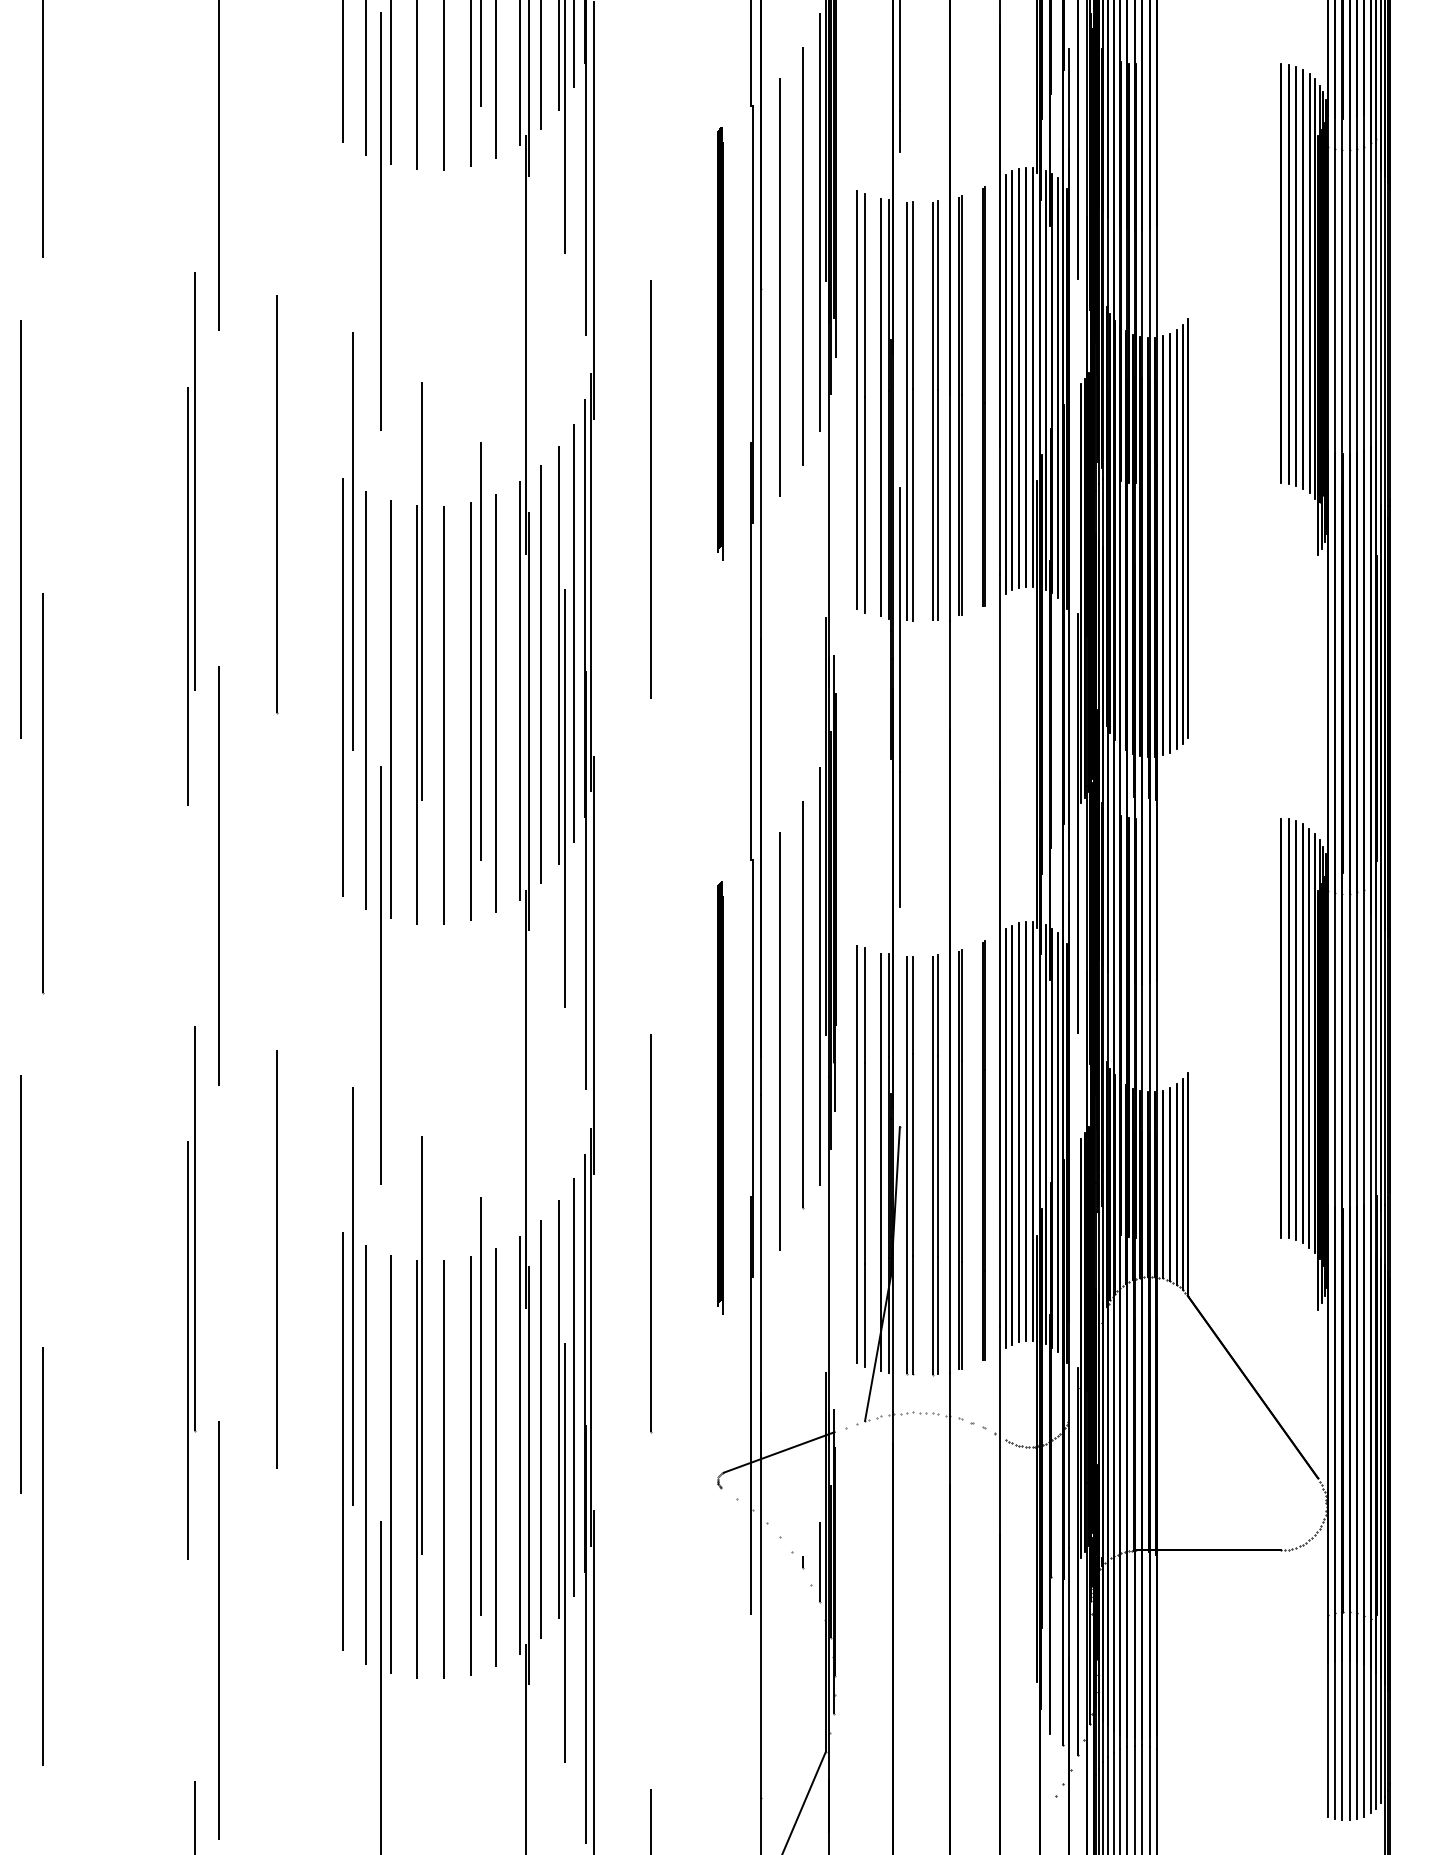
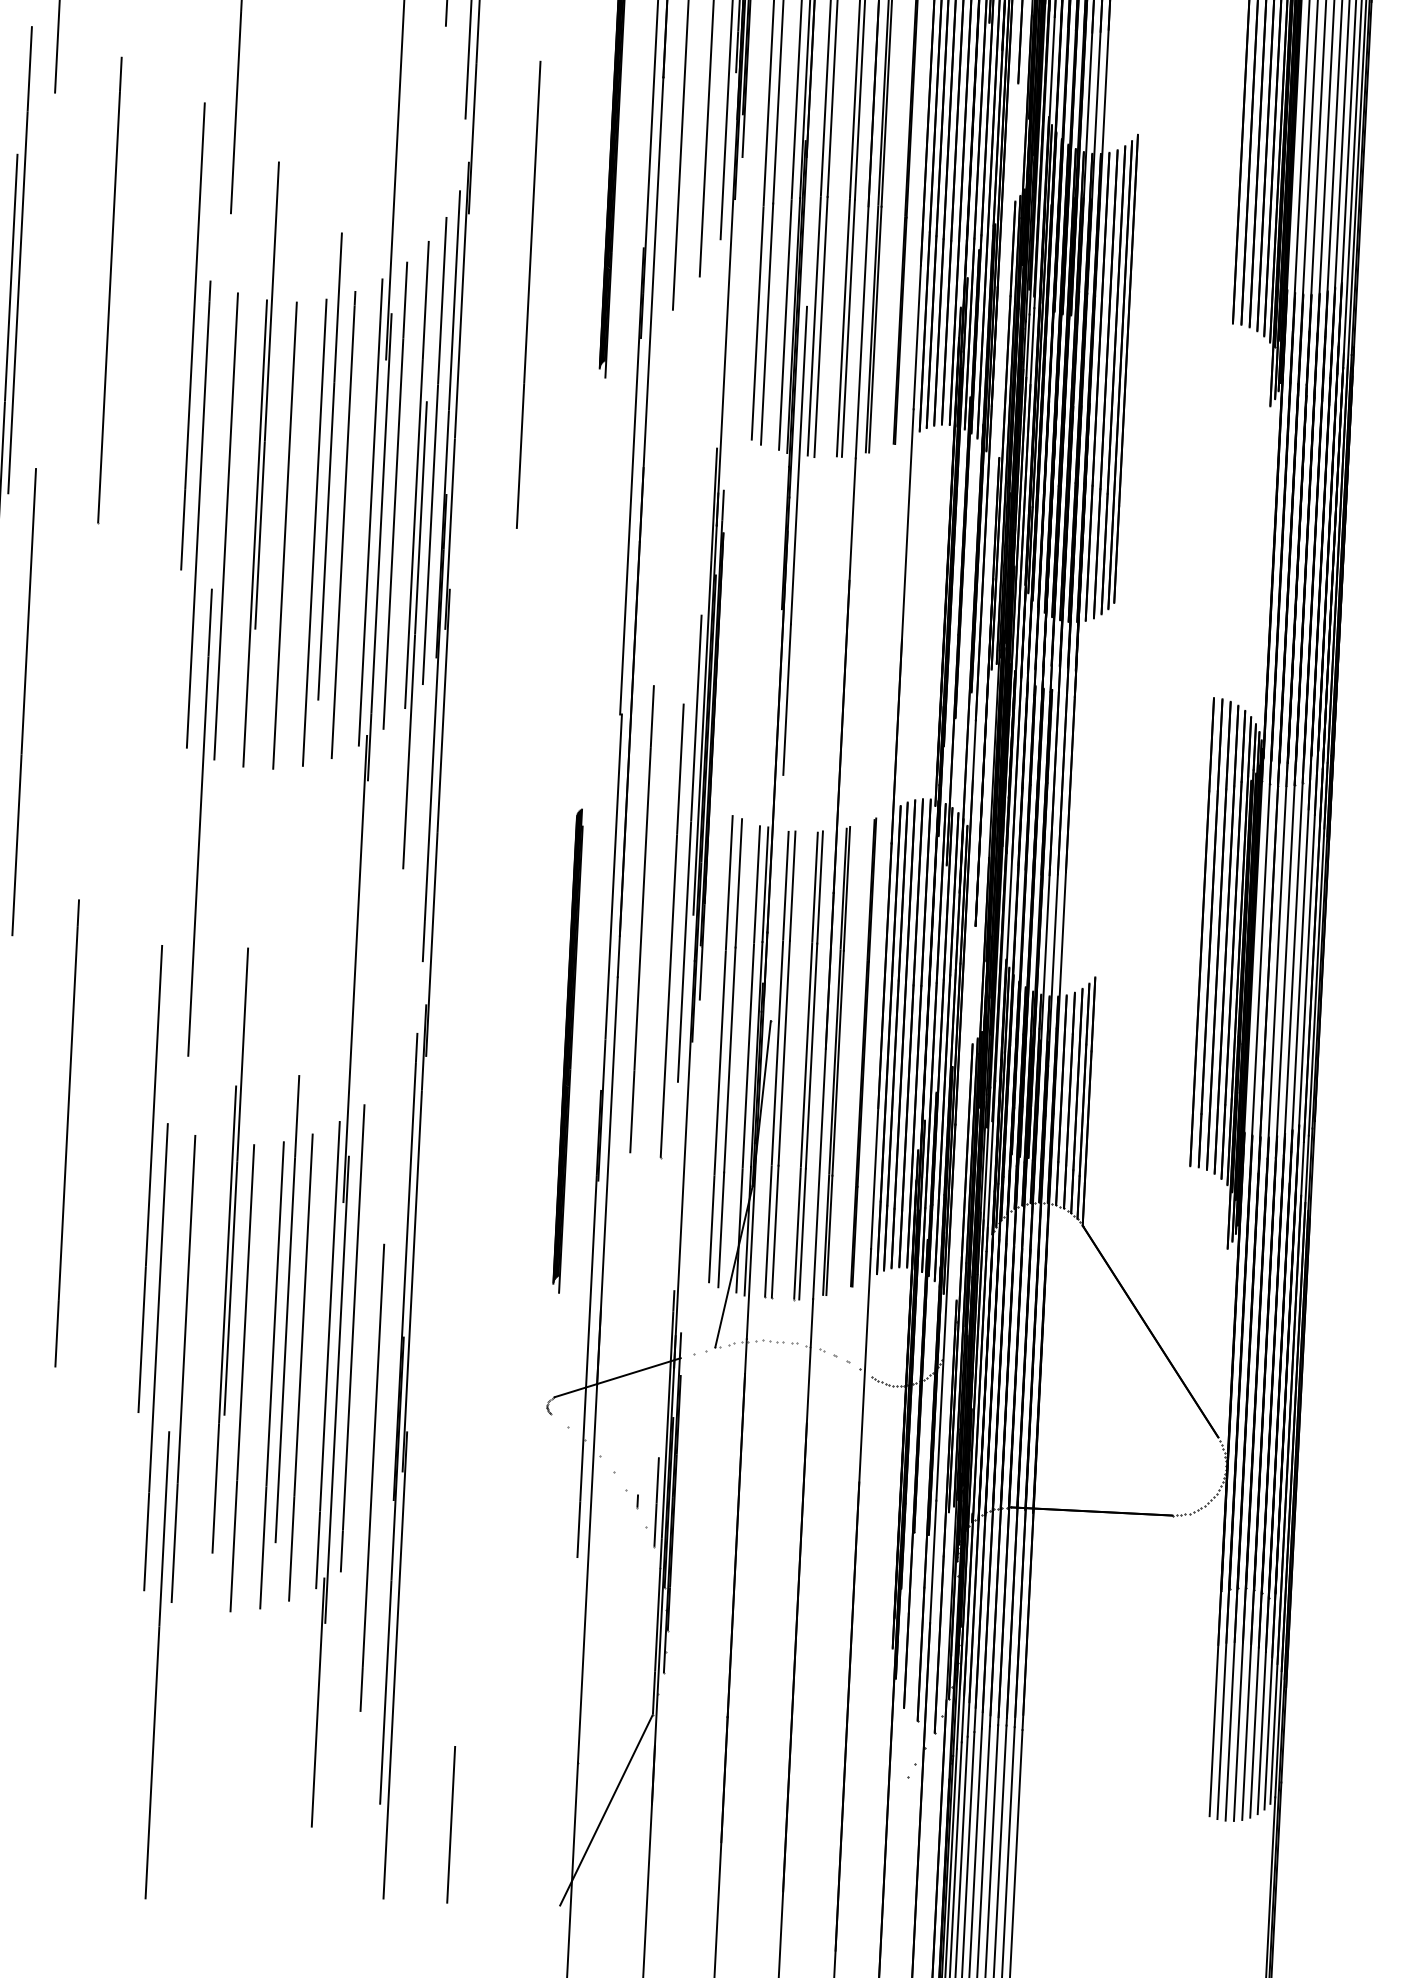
line: (342, 687) -> (173, 498), removed
line: (803, 1005) -> (673, 931), moved
part: (720, 1097) -> (568, 1050), moved
line: (651, 1233) -> (487, 1125), removed
line: (573, 1387) -> (391, 1293), removed
part: (419, 1407) -> (230, 1250), moved
line: (559, 1409) -> (374, 1317), removed
line: (342, 1441) -> (130, 1340), removed

